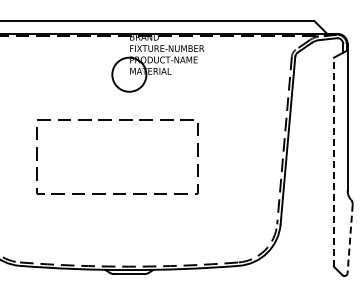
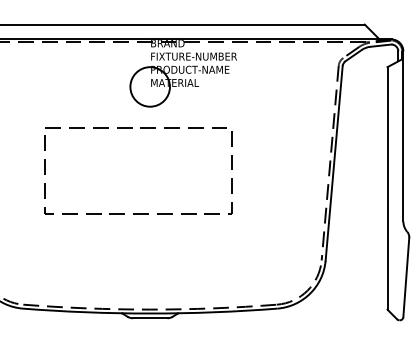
part: (119, 120) -> (141, 128), moved
line: (333, 162) -> (386, 188), dashed -> solid
line: (350, 239) -> (406, 278), dashed -> solid

